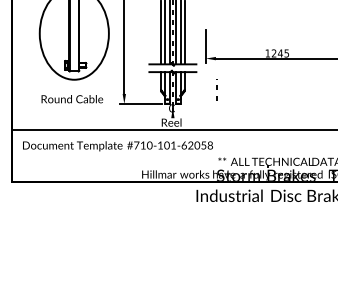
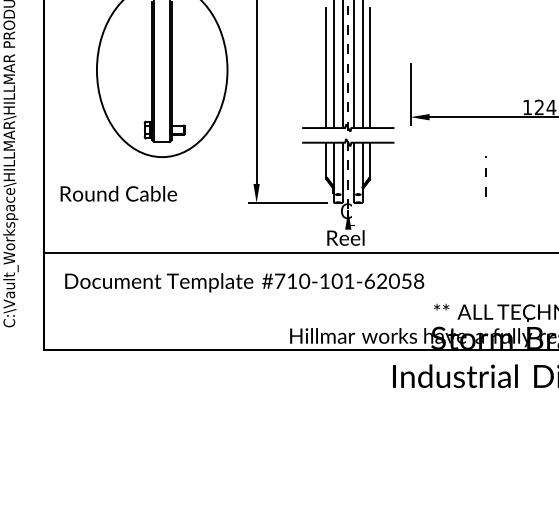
line: (216, 89) -> (485, 175), moved
text: (72, 99) -> (119, 194), moved

